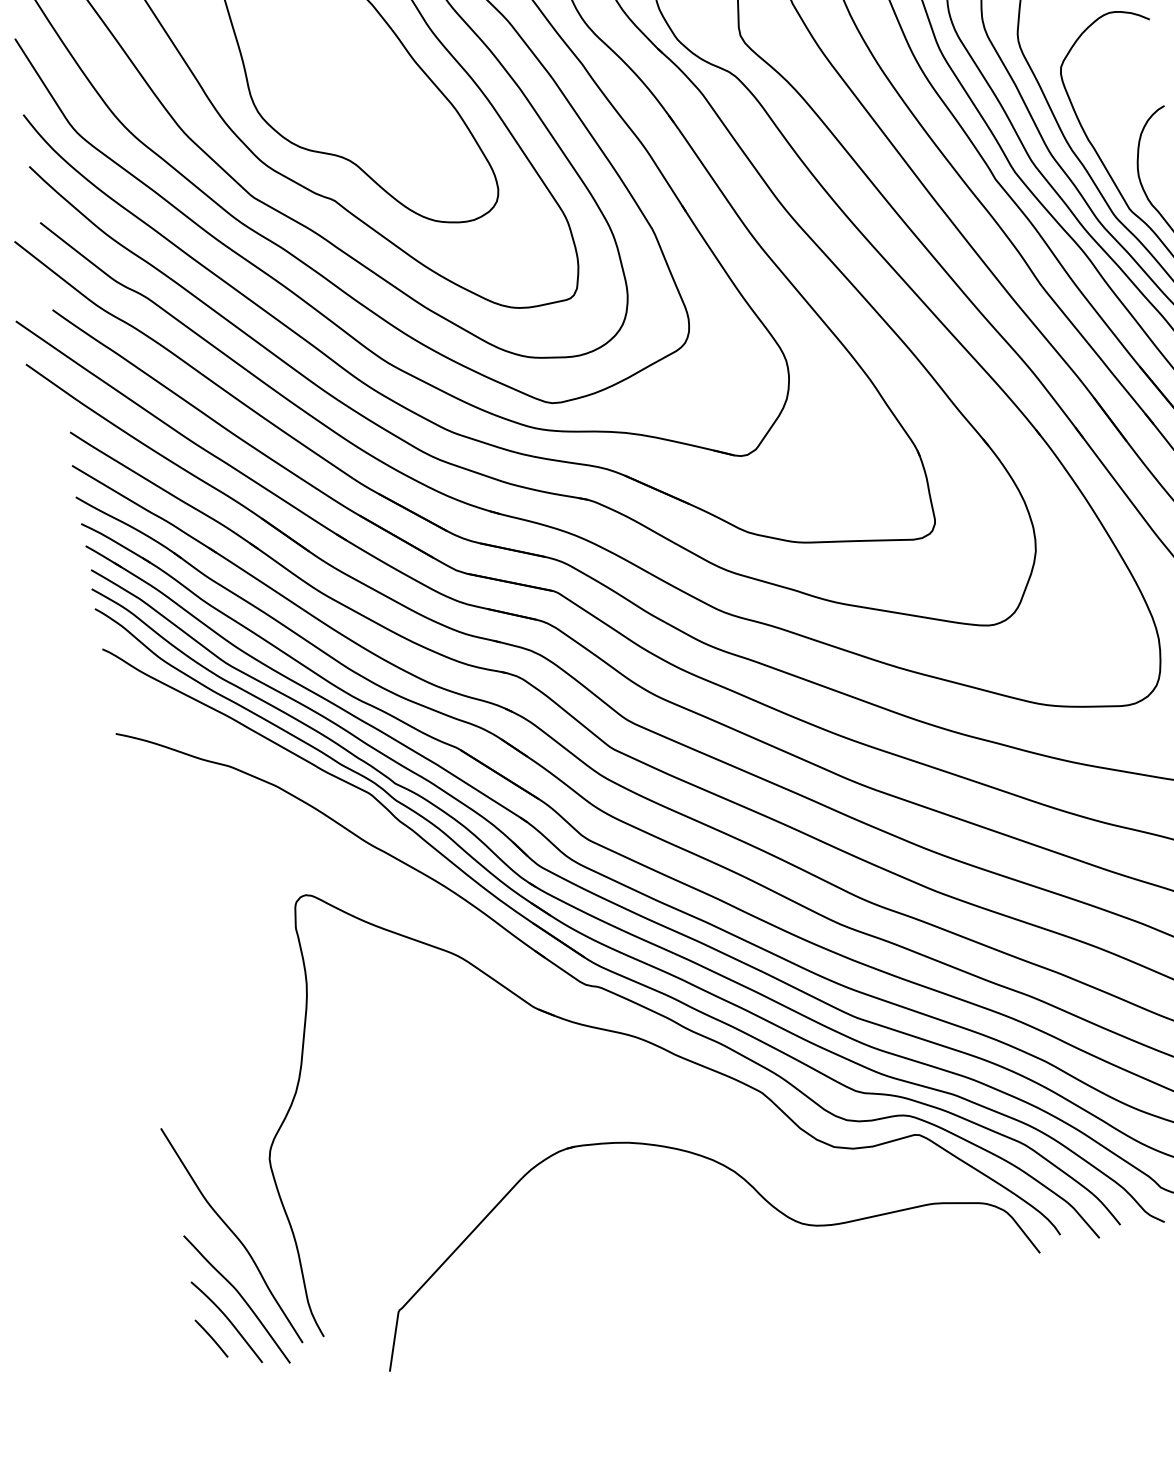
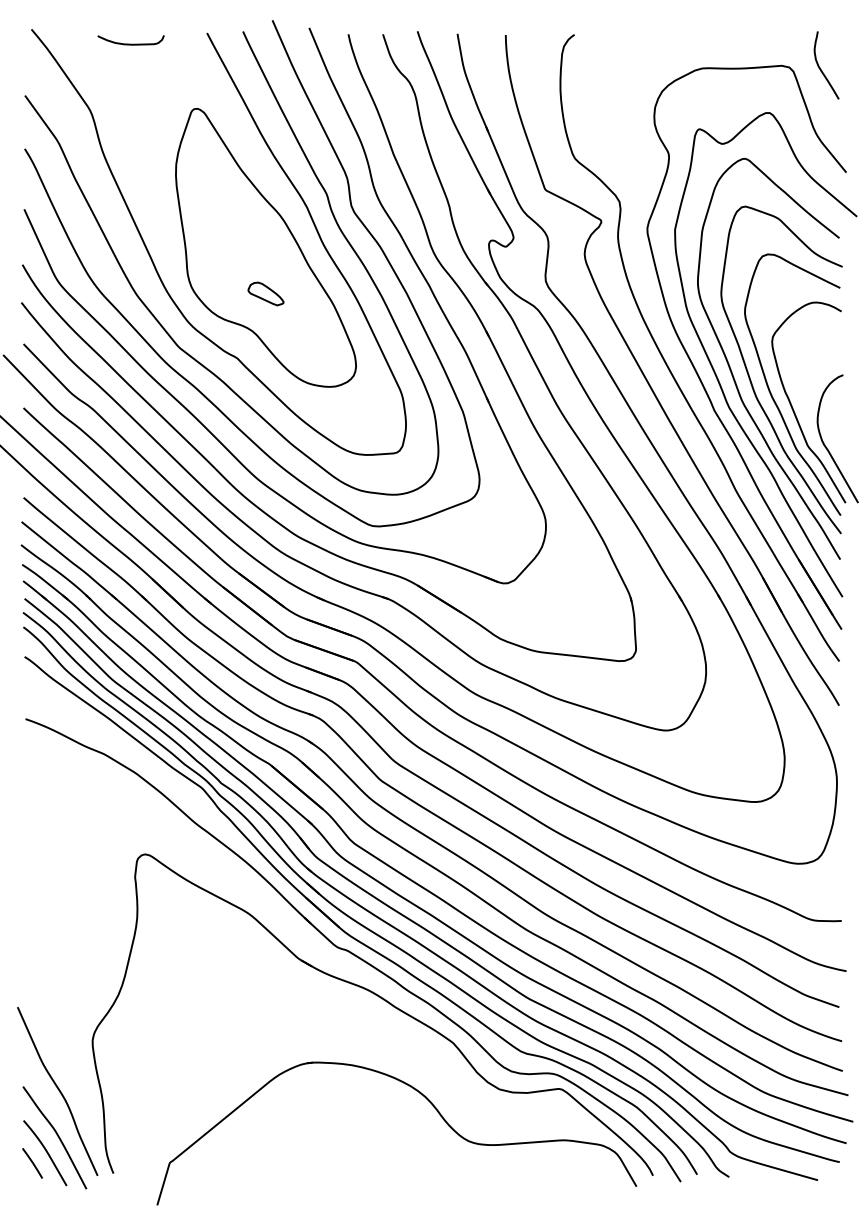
part: (360, 106) -> (265, 293), added

